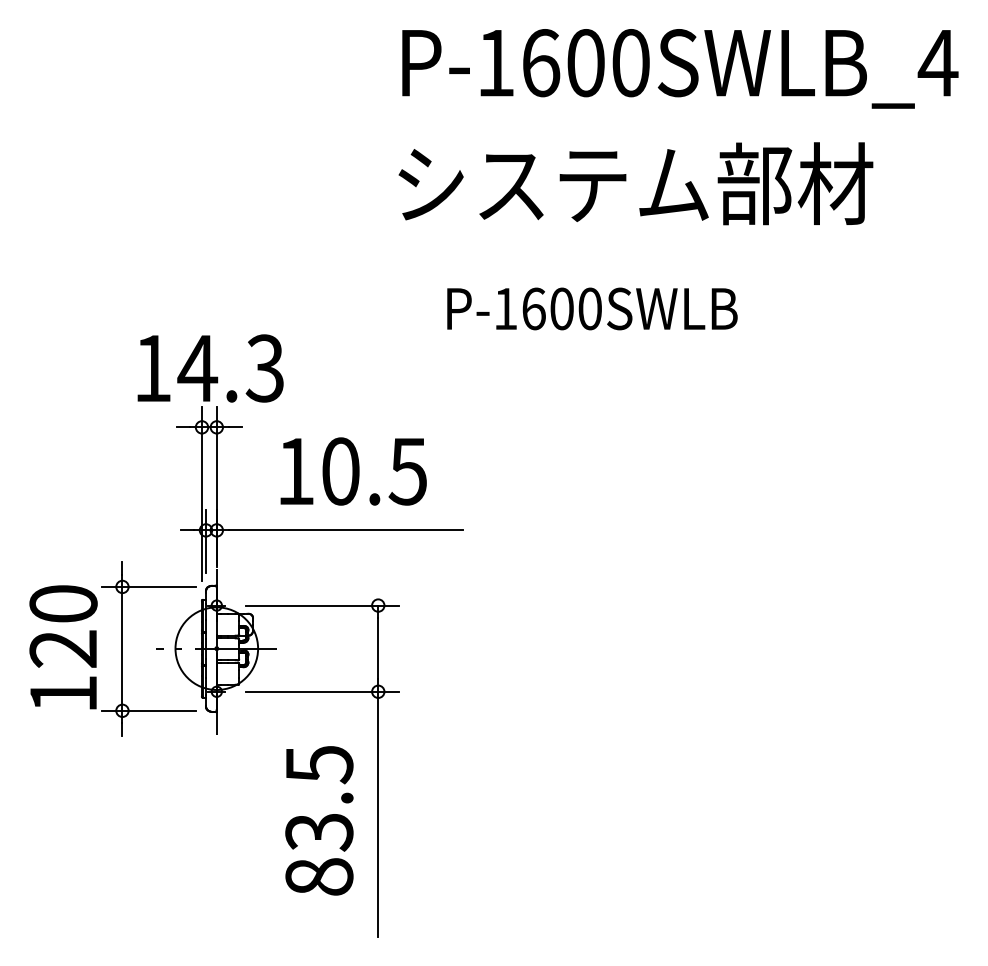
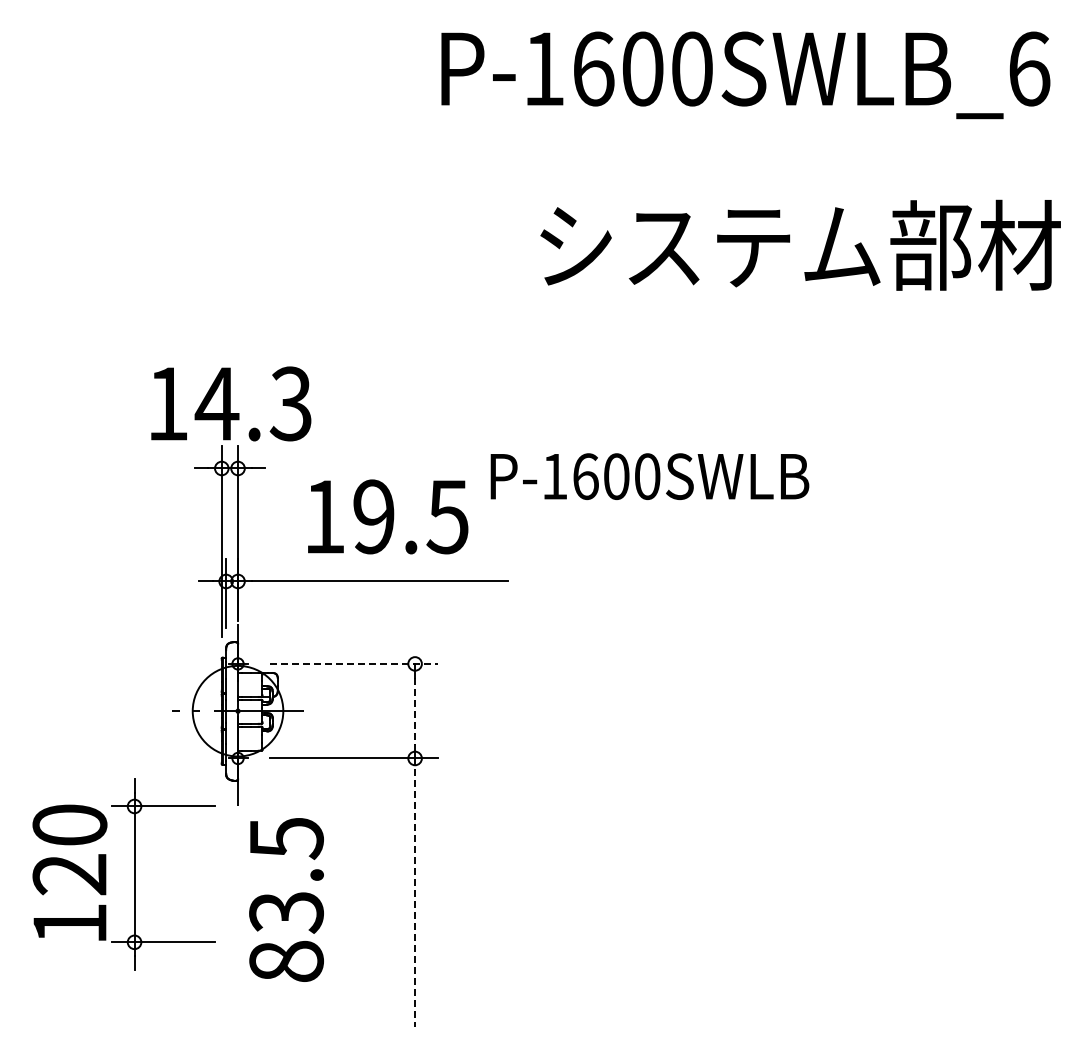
text: (937, 62) -> (1028, 68), P-1600SWLB_4 -> P-1600SWLB_6
text: (635, 182) -> (800, 244), moved
text: (592, 308) -> (649, 476), moved
text: (340, 471) -> (373, 516), 10.5 -> 19.5
line: (322, 605) -> (353, 663), solid -> dashed
part: (122, 648) -> (134, 874), moved
line: (378, 648) -> (415, 711), solid -> dashed
line: (378, 814) -> (415, 893), solid -> dashed
text: (319, 820) -> (286, 899), moved

